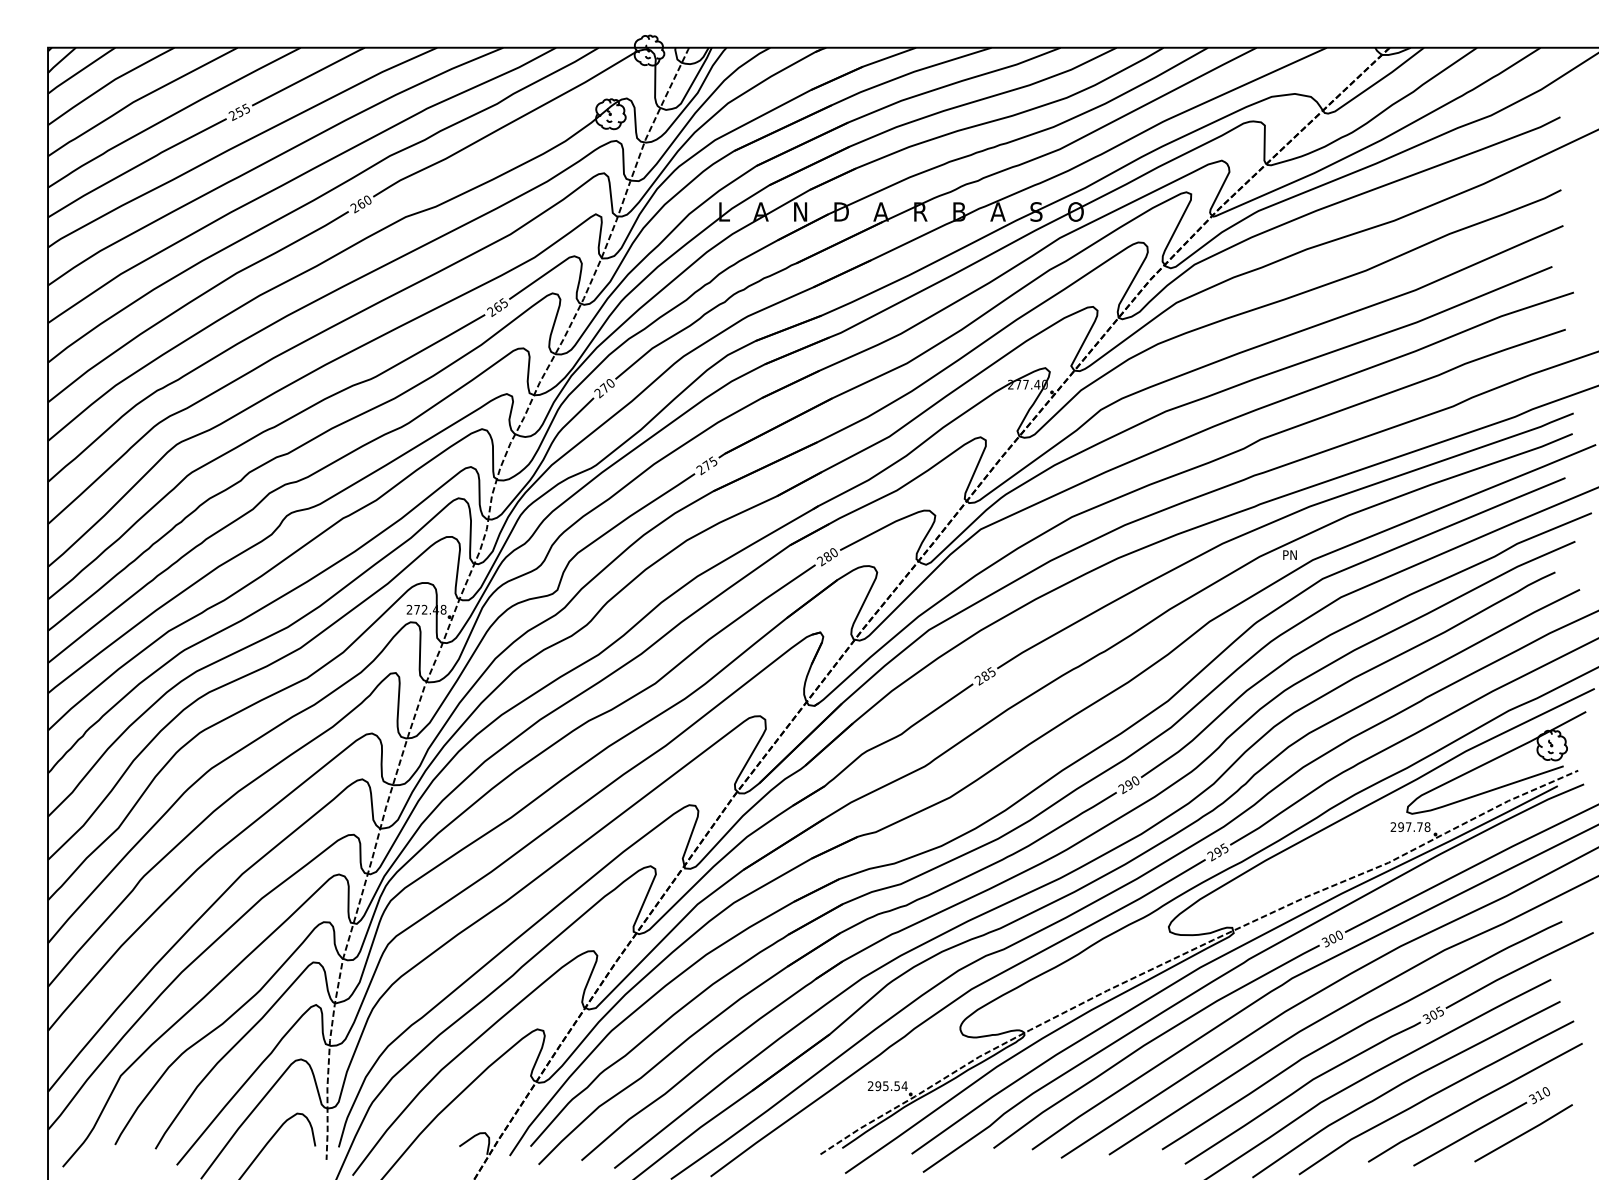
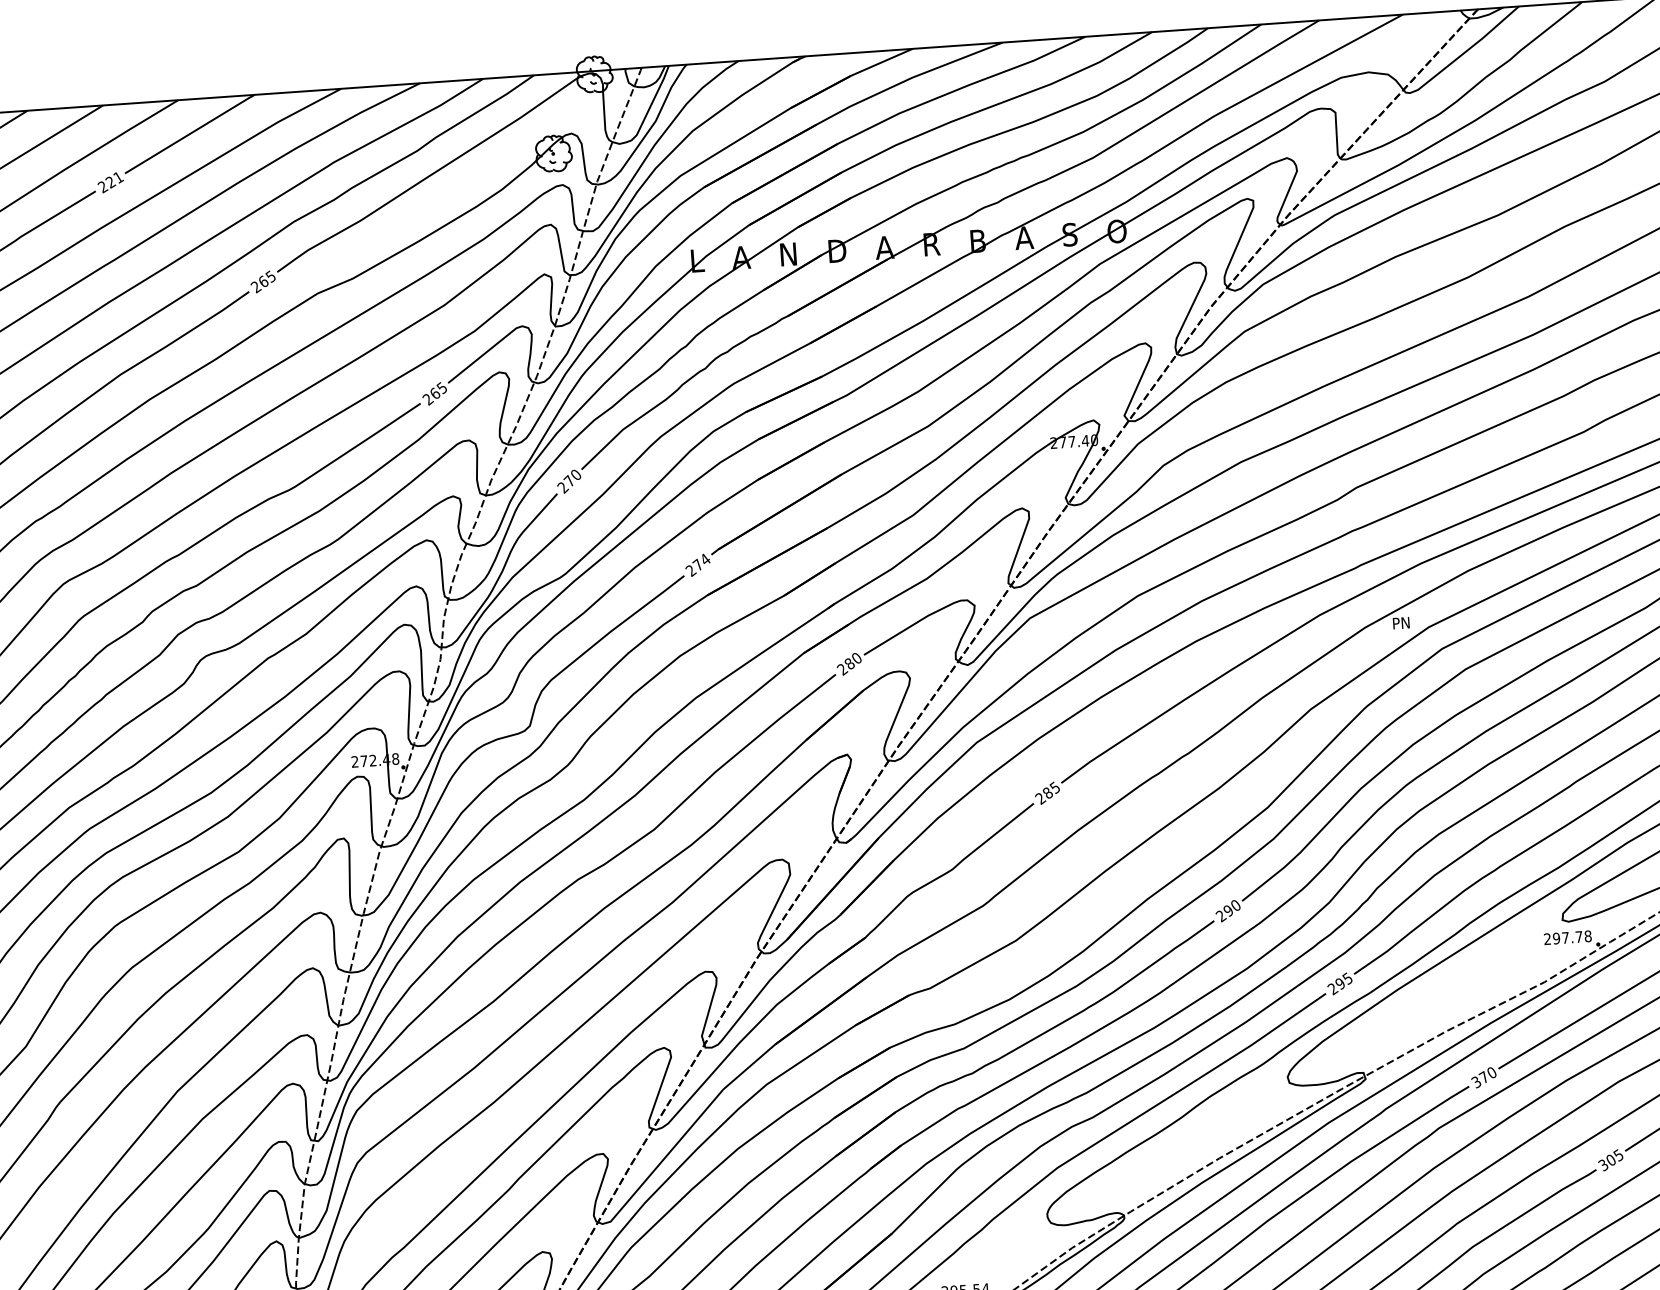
text: (242, 110) -> (113, 179), 255 -> 221
text: (366, 200) -> (269, 277), 260 -> 265
text: (713, 461) -> (705, 559), 275 -> 274
text: (1332, 938) -> (1483, 1077), 300 -> 370

